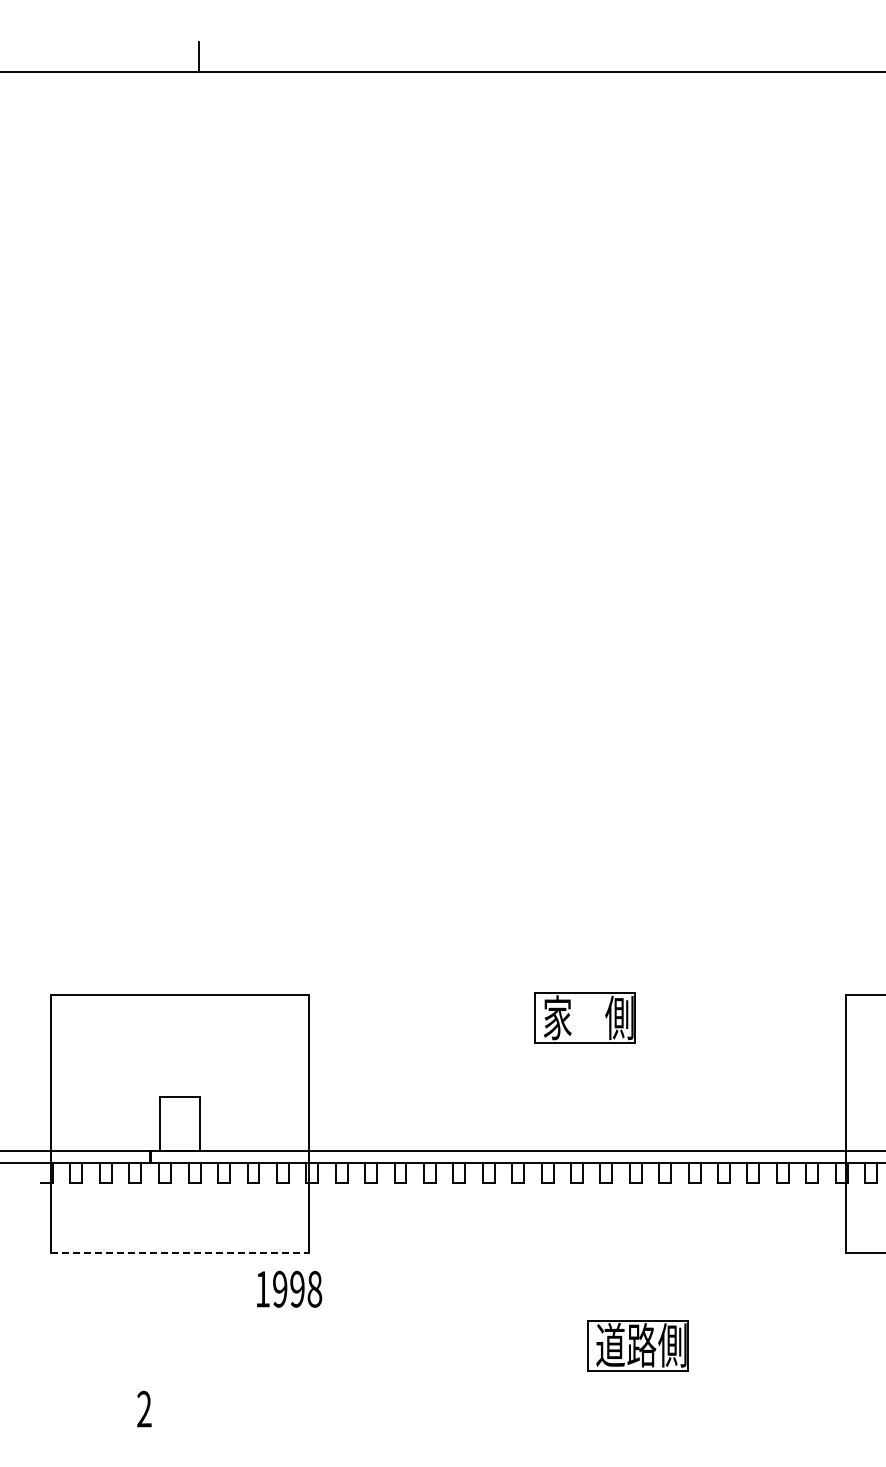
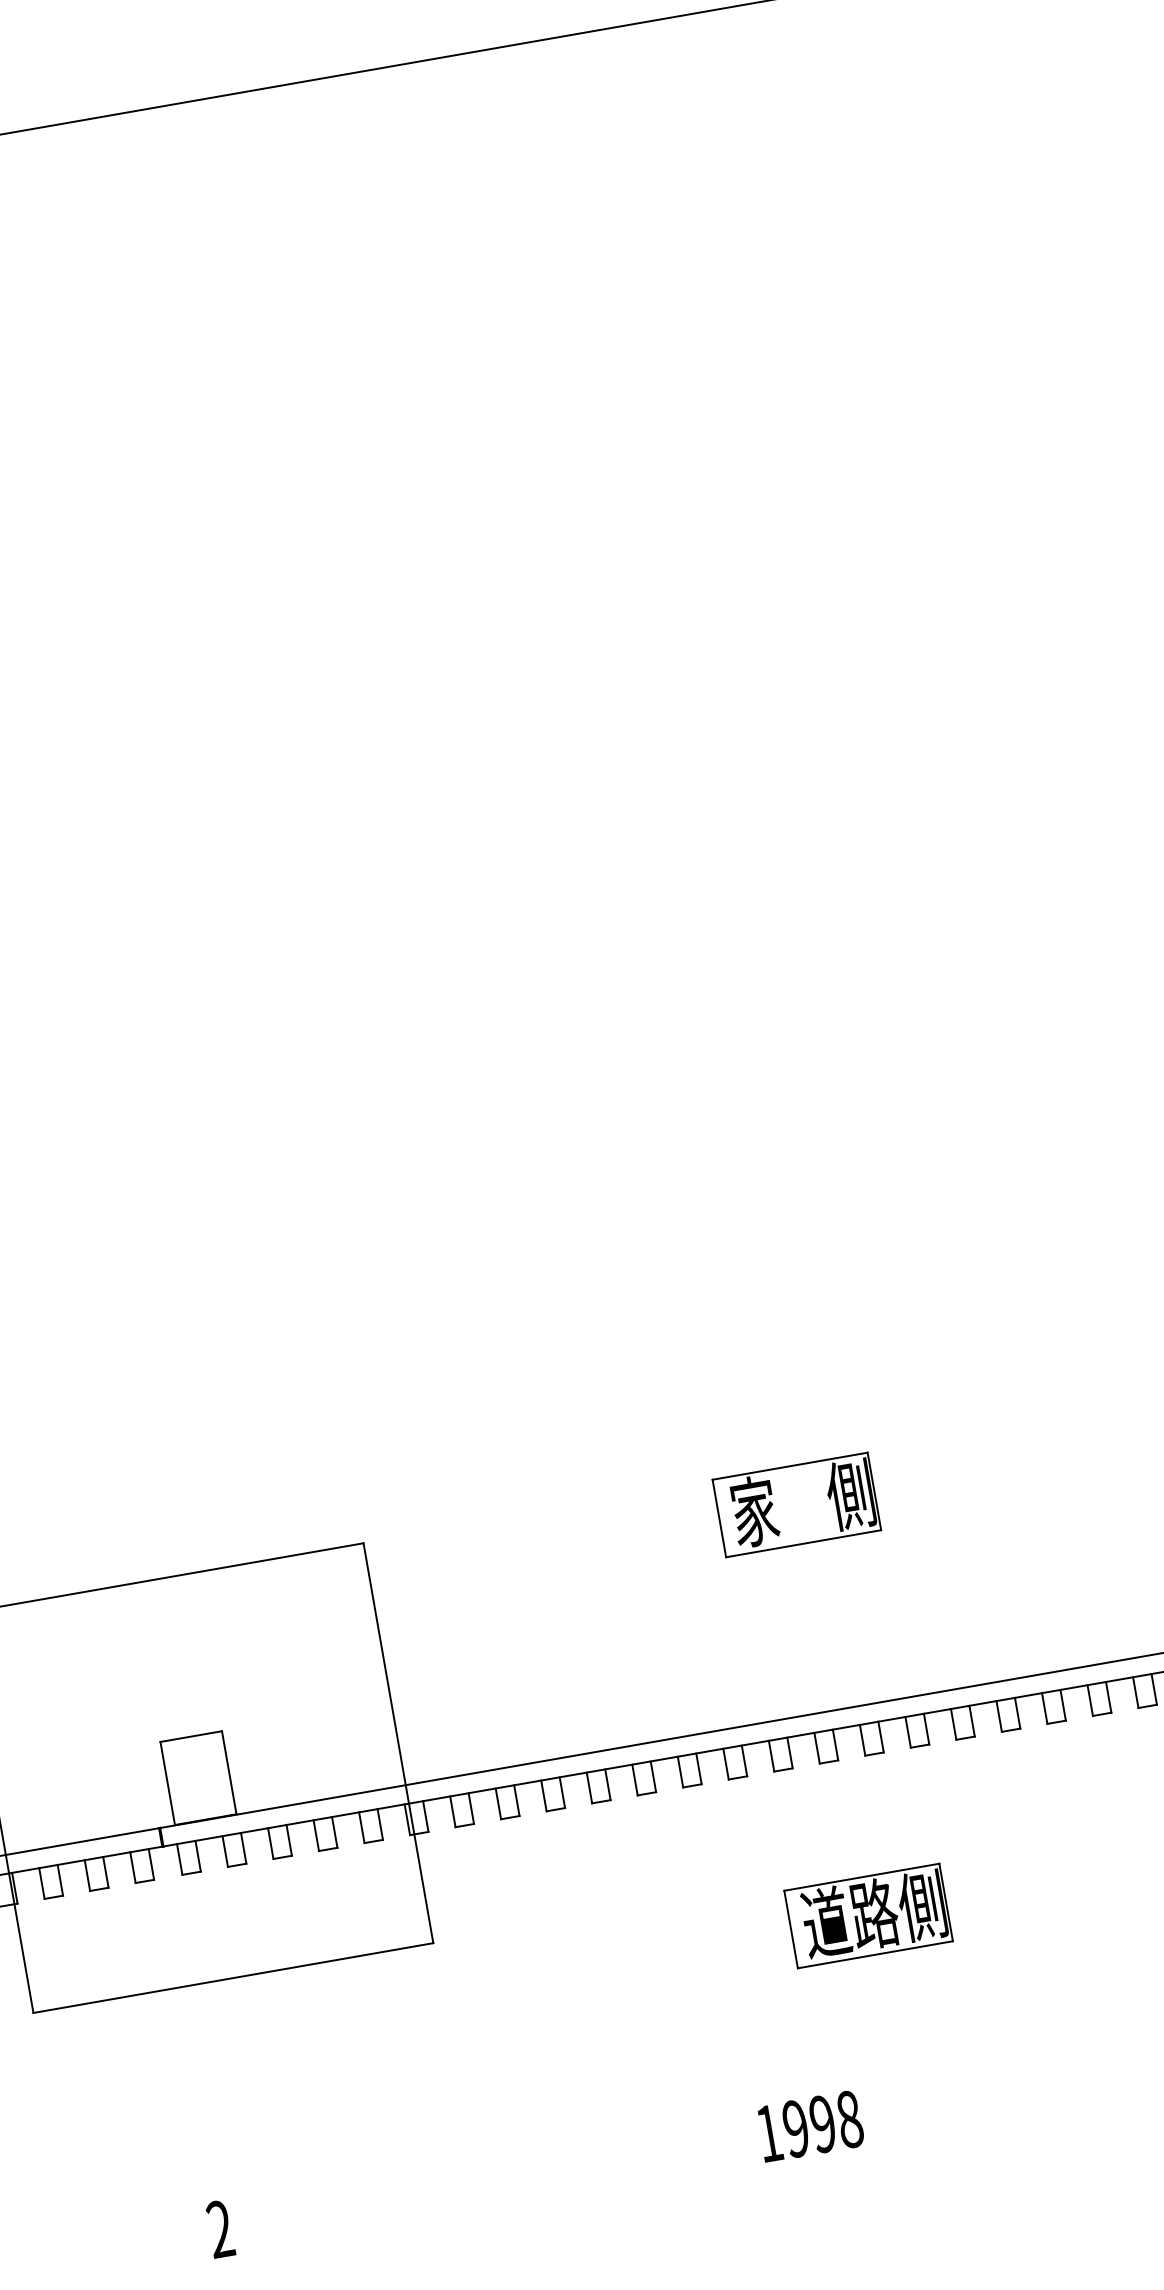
line: (180, 1253) -> (234, 1978), dashed -> solid
text: (289, 1288) -> (810, 2125), moved
part: (637, 1345) -> (867, 1915), moved

